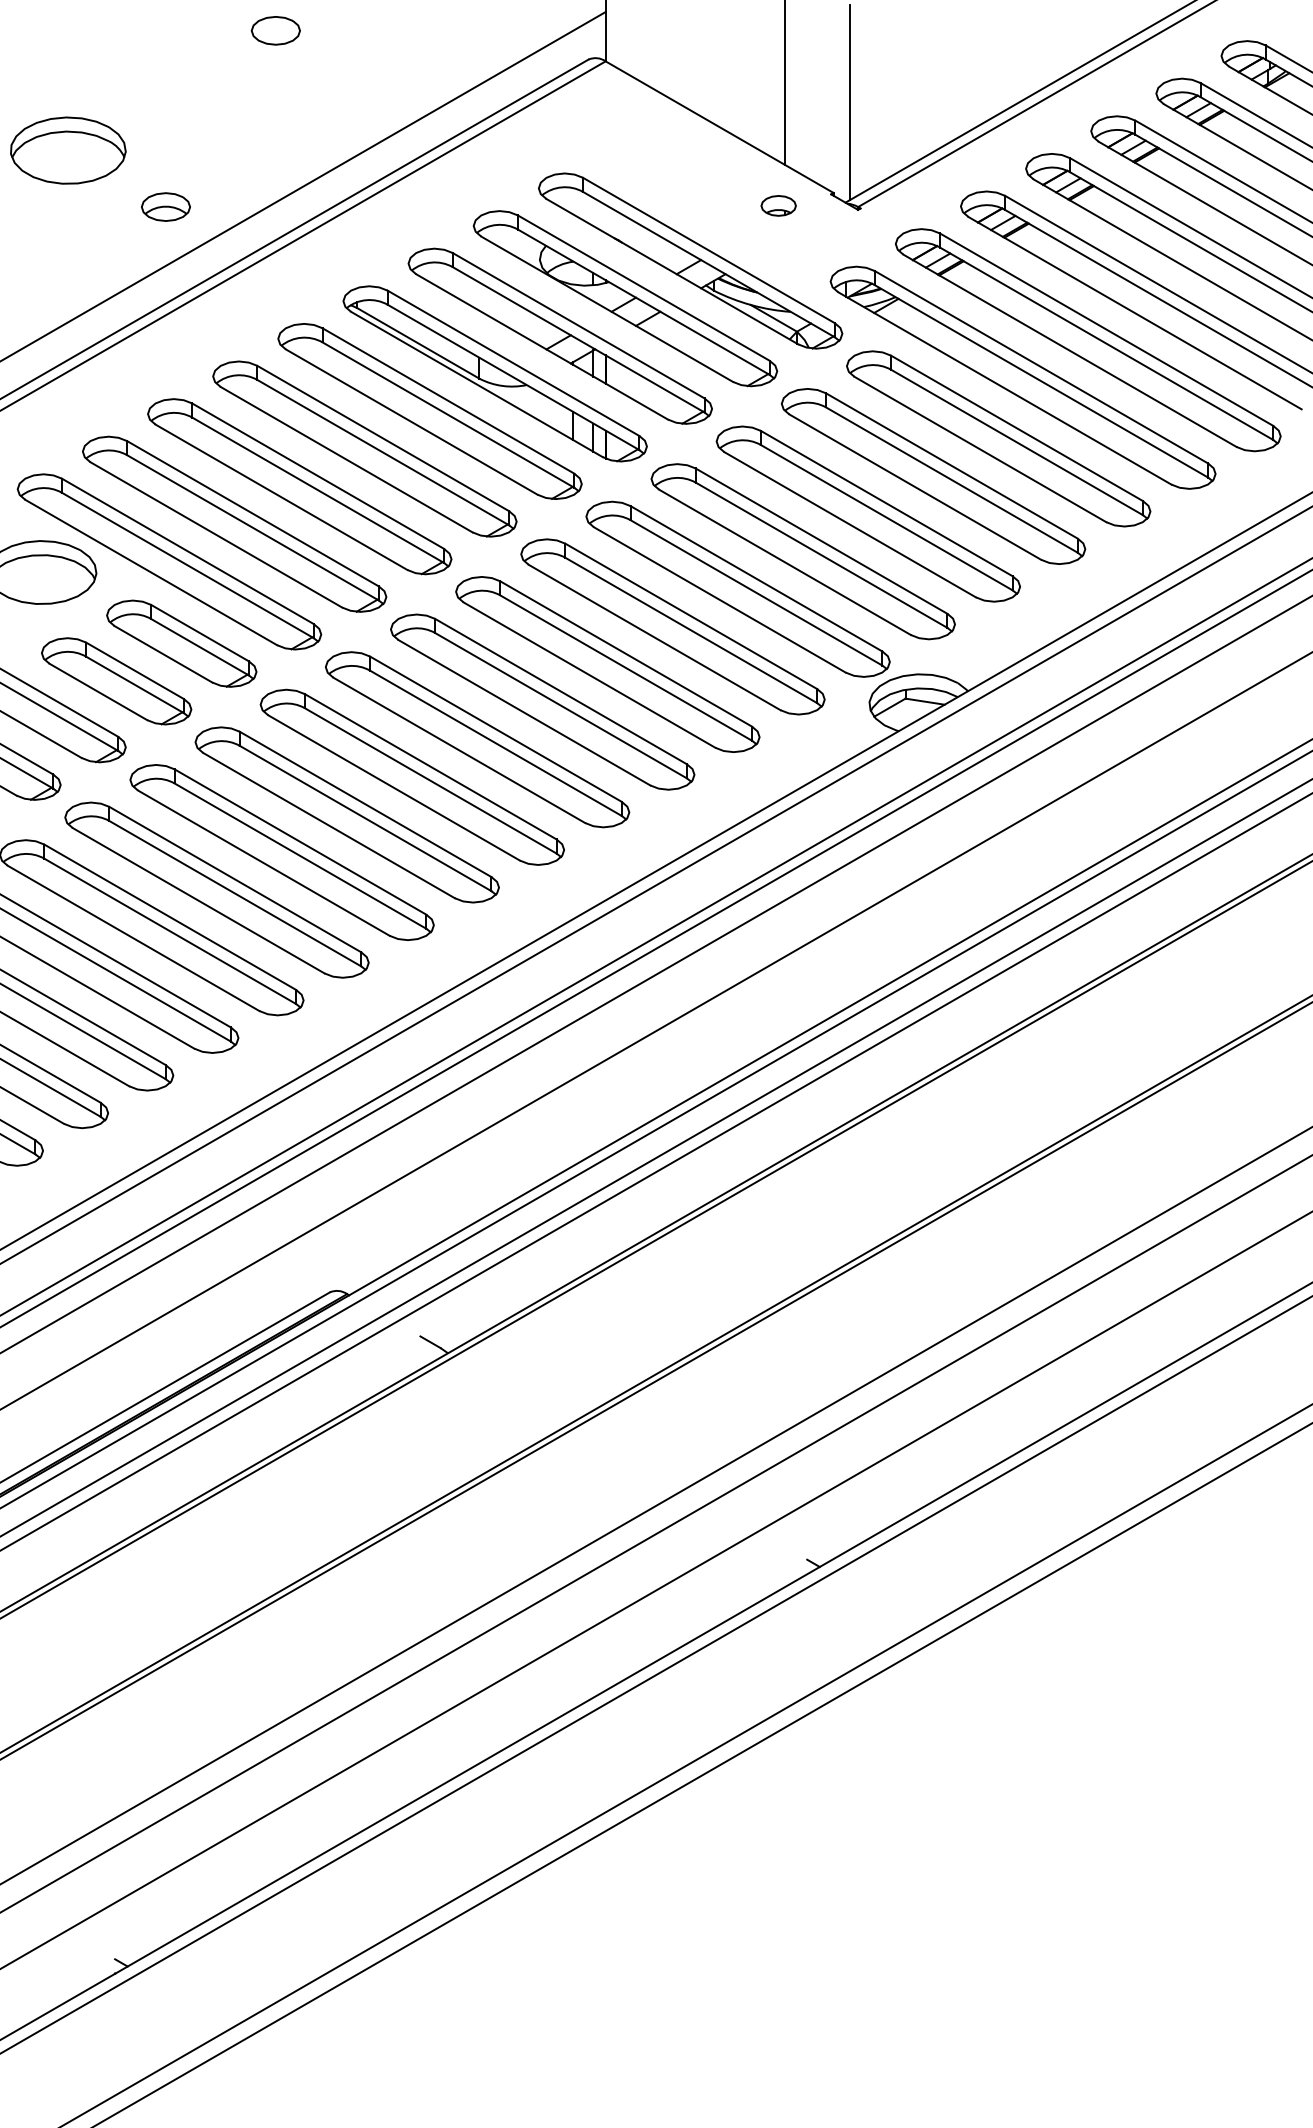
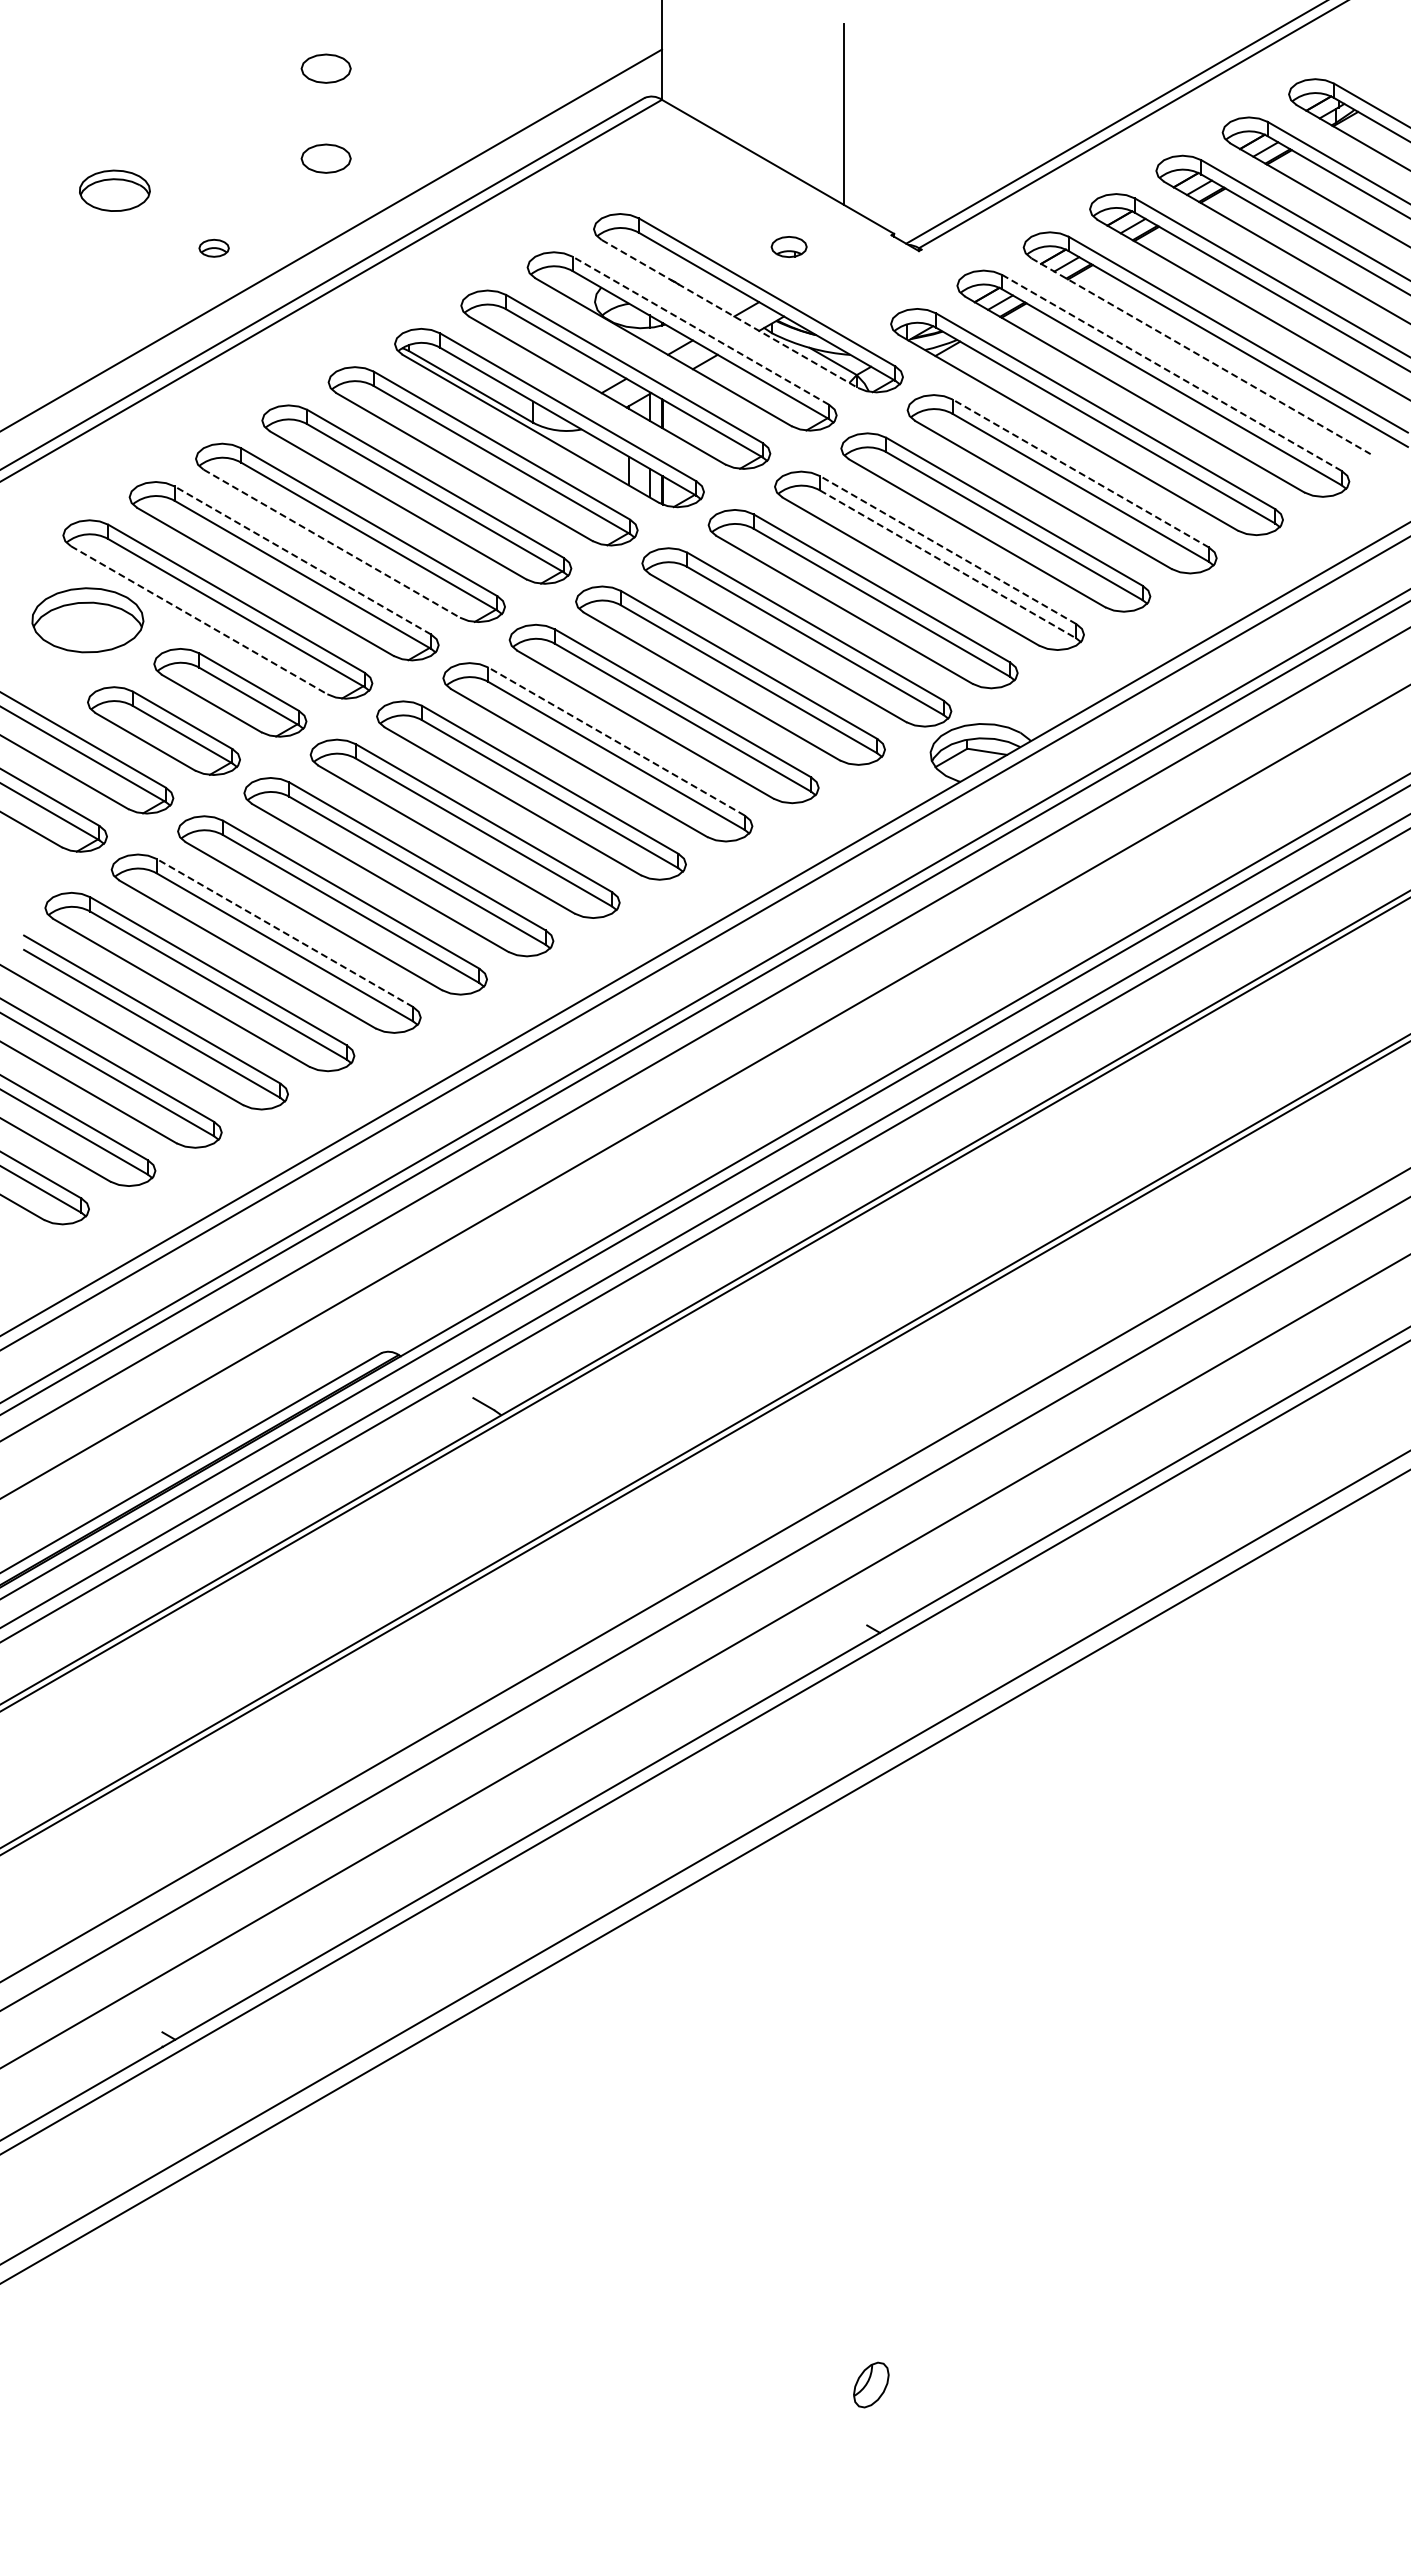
line: (849, 102) -> (910, 141), removed
part: (275, 118) -> (325, 158), added
part: (67, 150) -> (114, 190), size x0.6
part: (778, 205) -> (788, 246), moved
part: (165, 207) -> (213, 248), size x0.6
line: (671, 271) -> (729, 313), solid -> dashed
line: (643, 287) -> (700, 330), solid -> dashed
line: (1135, 313) -> (1201, 356), solid -> dashed
line: (1107, 329) -> (1172, 372), solid -> dashed
line: (1016, 428) -> (1080, 473), solid -> dashed
line: (281, 497) -> (331, 543), solid -> dashed
line: (887, 503) -> (948, 550), solid -> dashed
line: (252, 513) -> (302, 560), solid -> dashed
line: (887, 517) -> (948, 564), solid -> dashed
line: (151, 572) -> (199, 620), solid -> dashed
line: (561, 691) -> (616, 741), solid -> dashed
line: (234, 879) -> (284, 932), solid -> dashed

